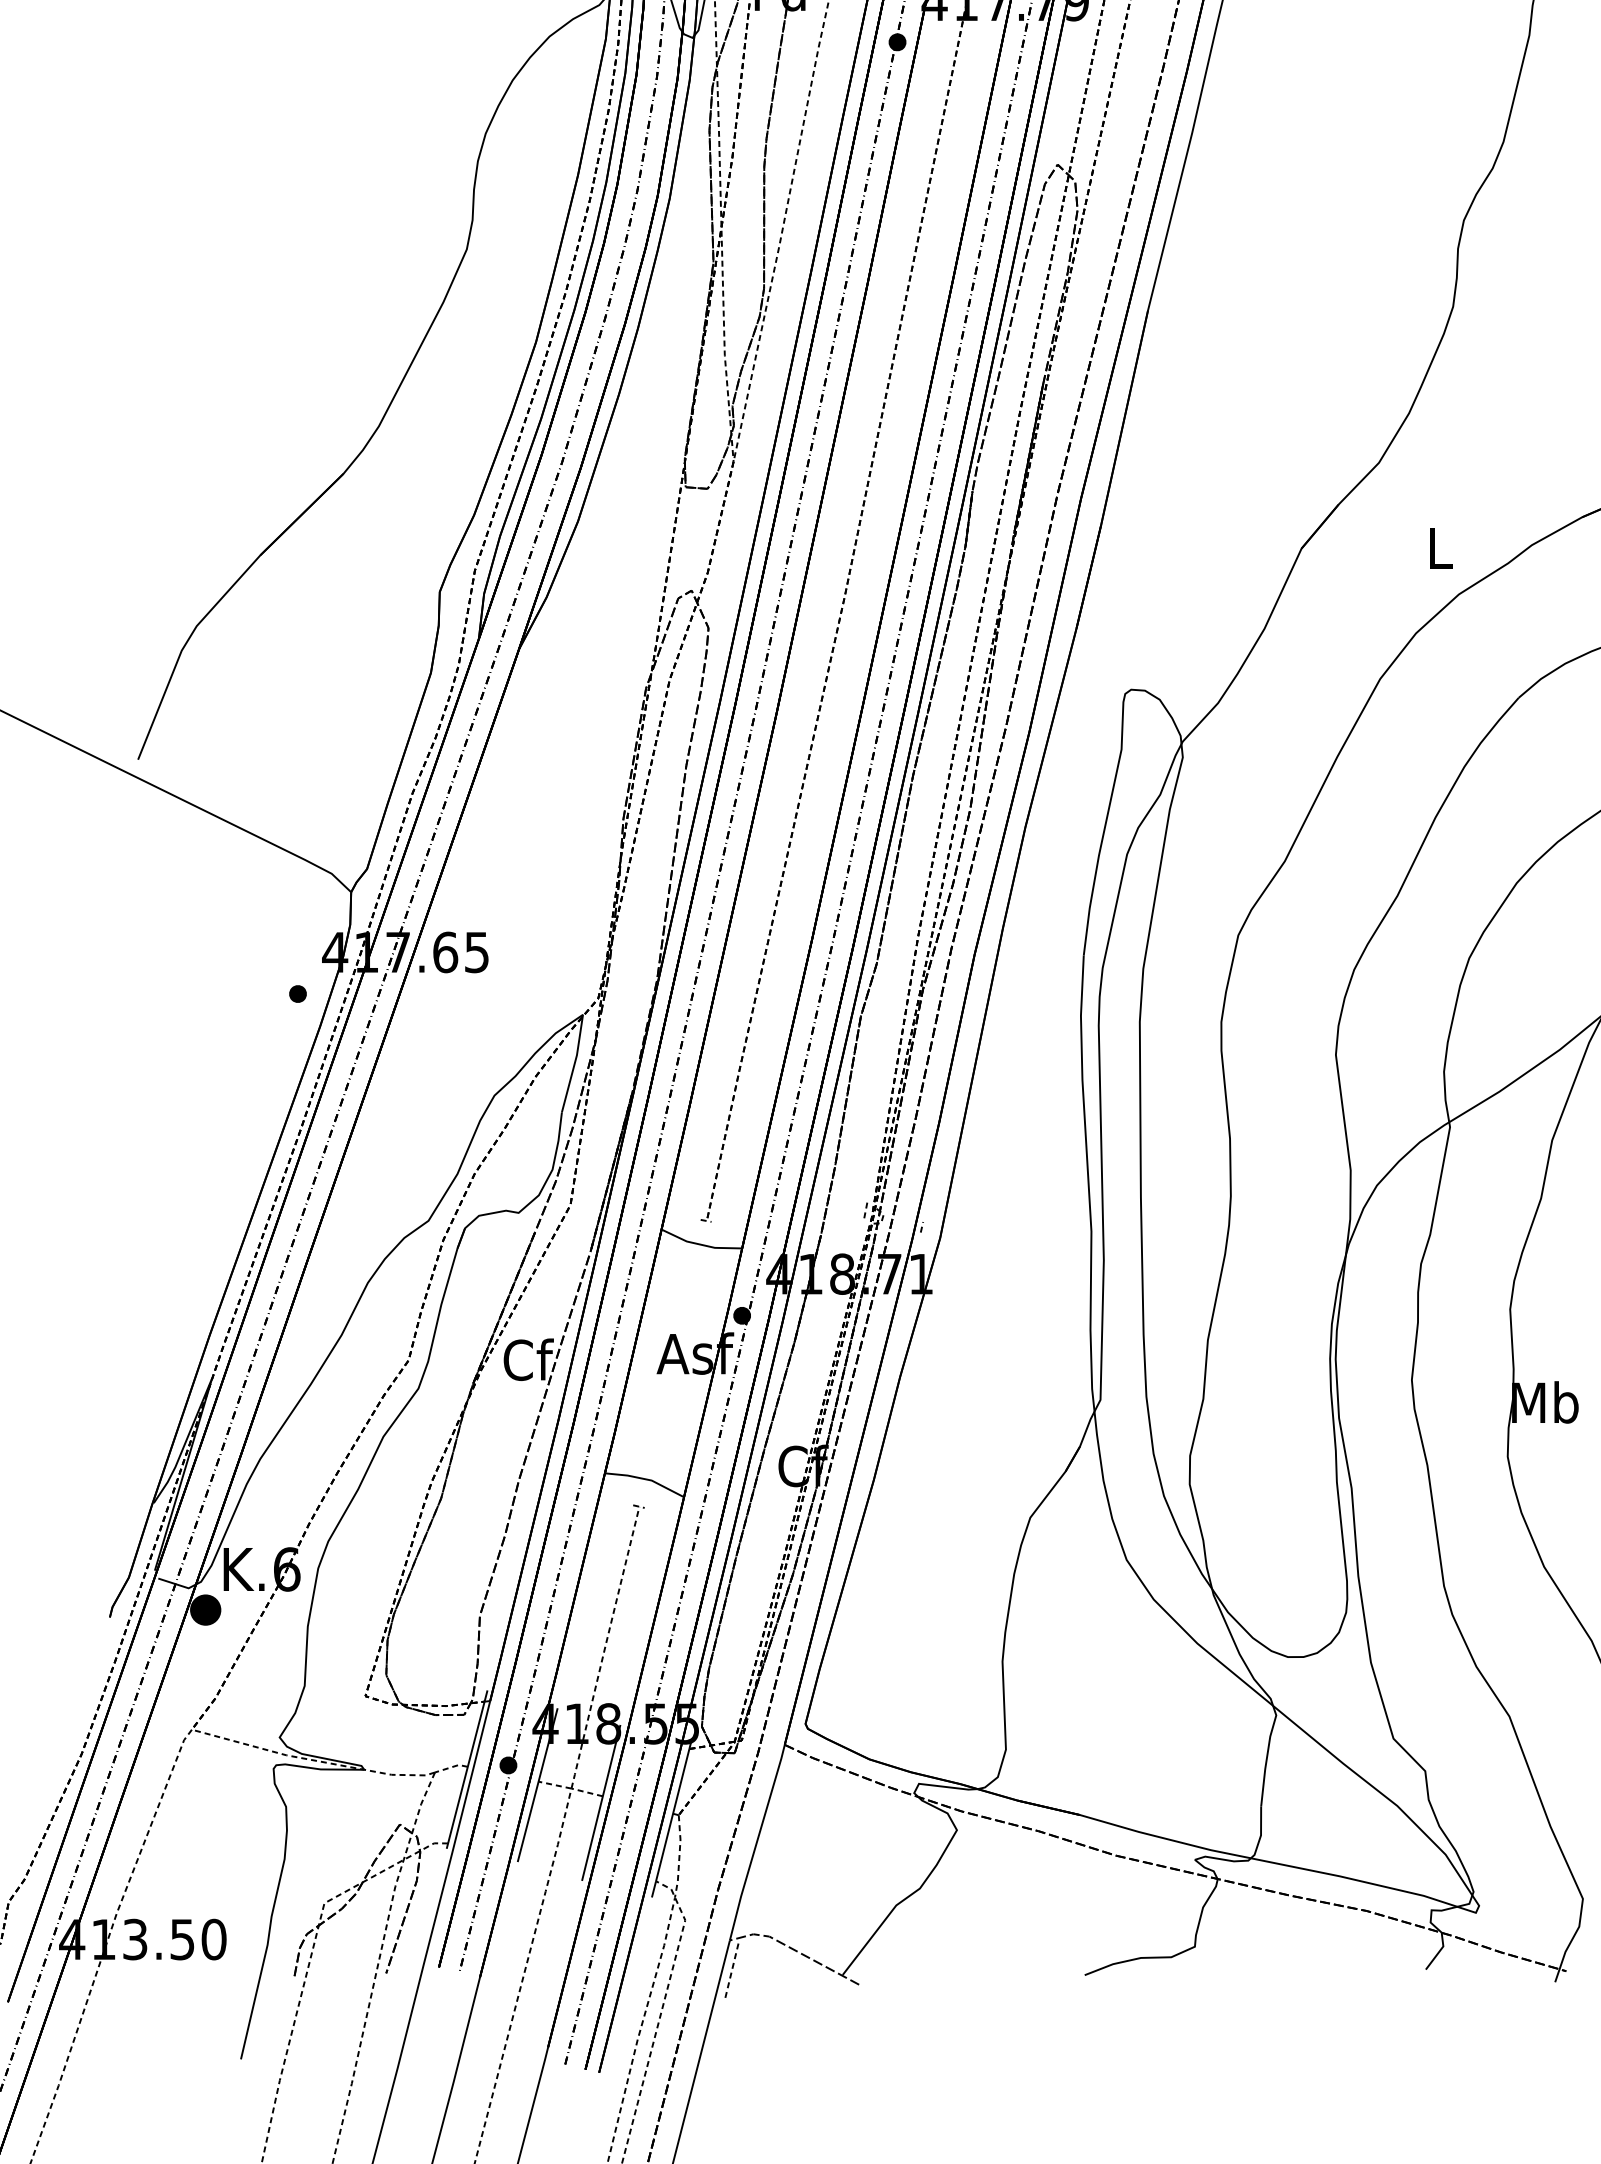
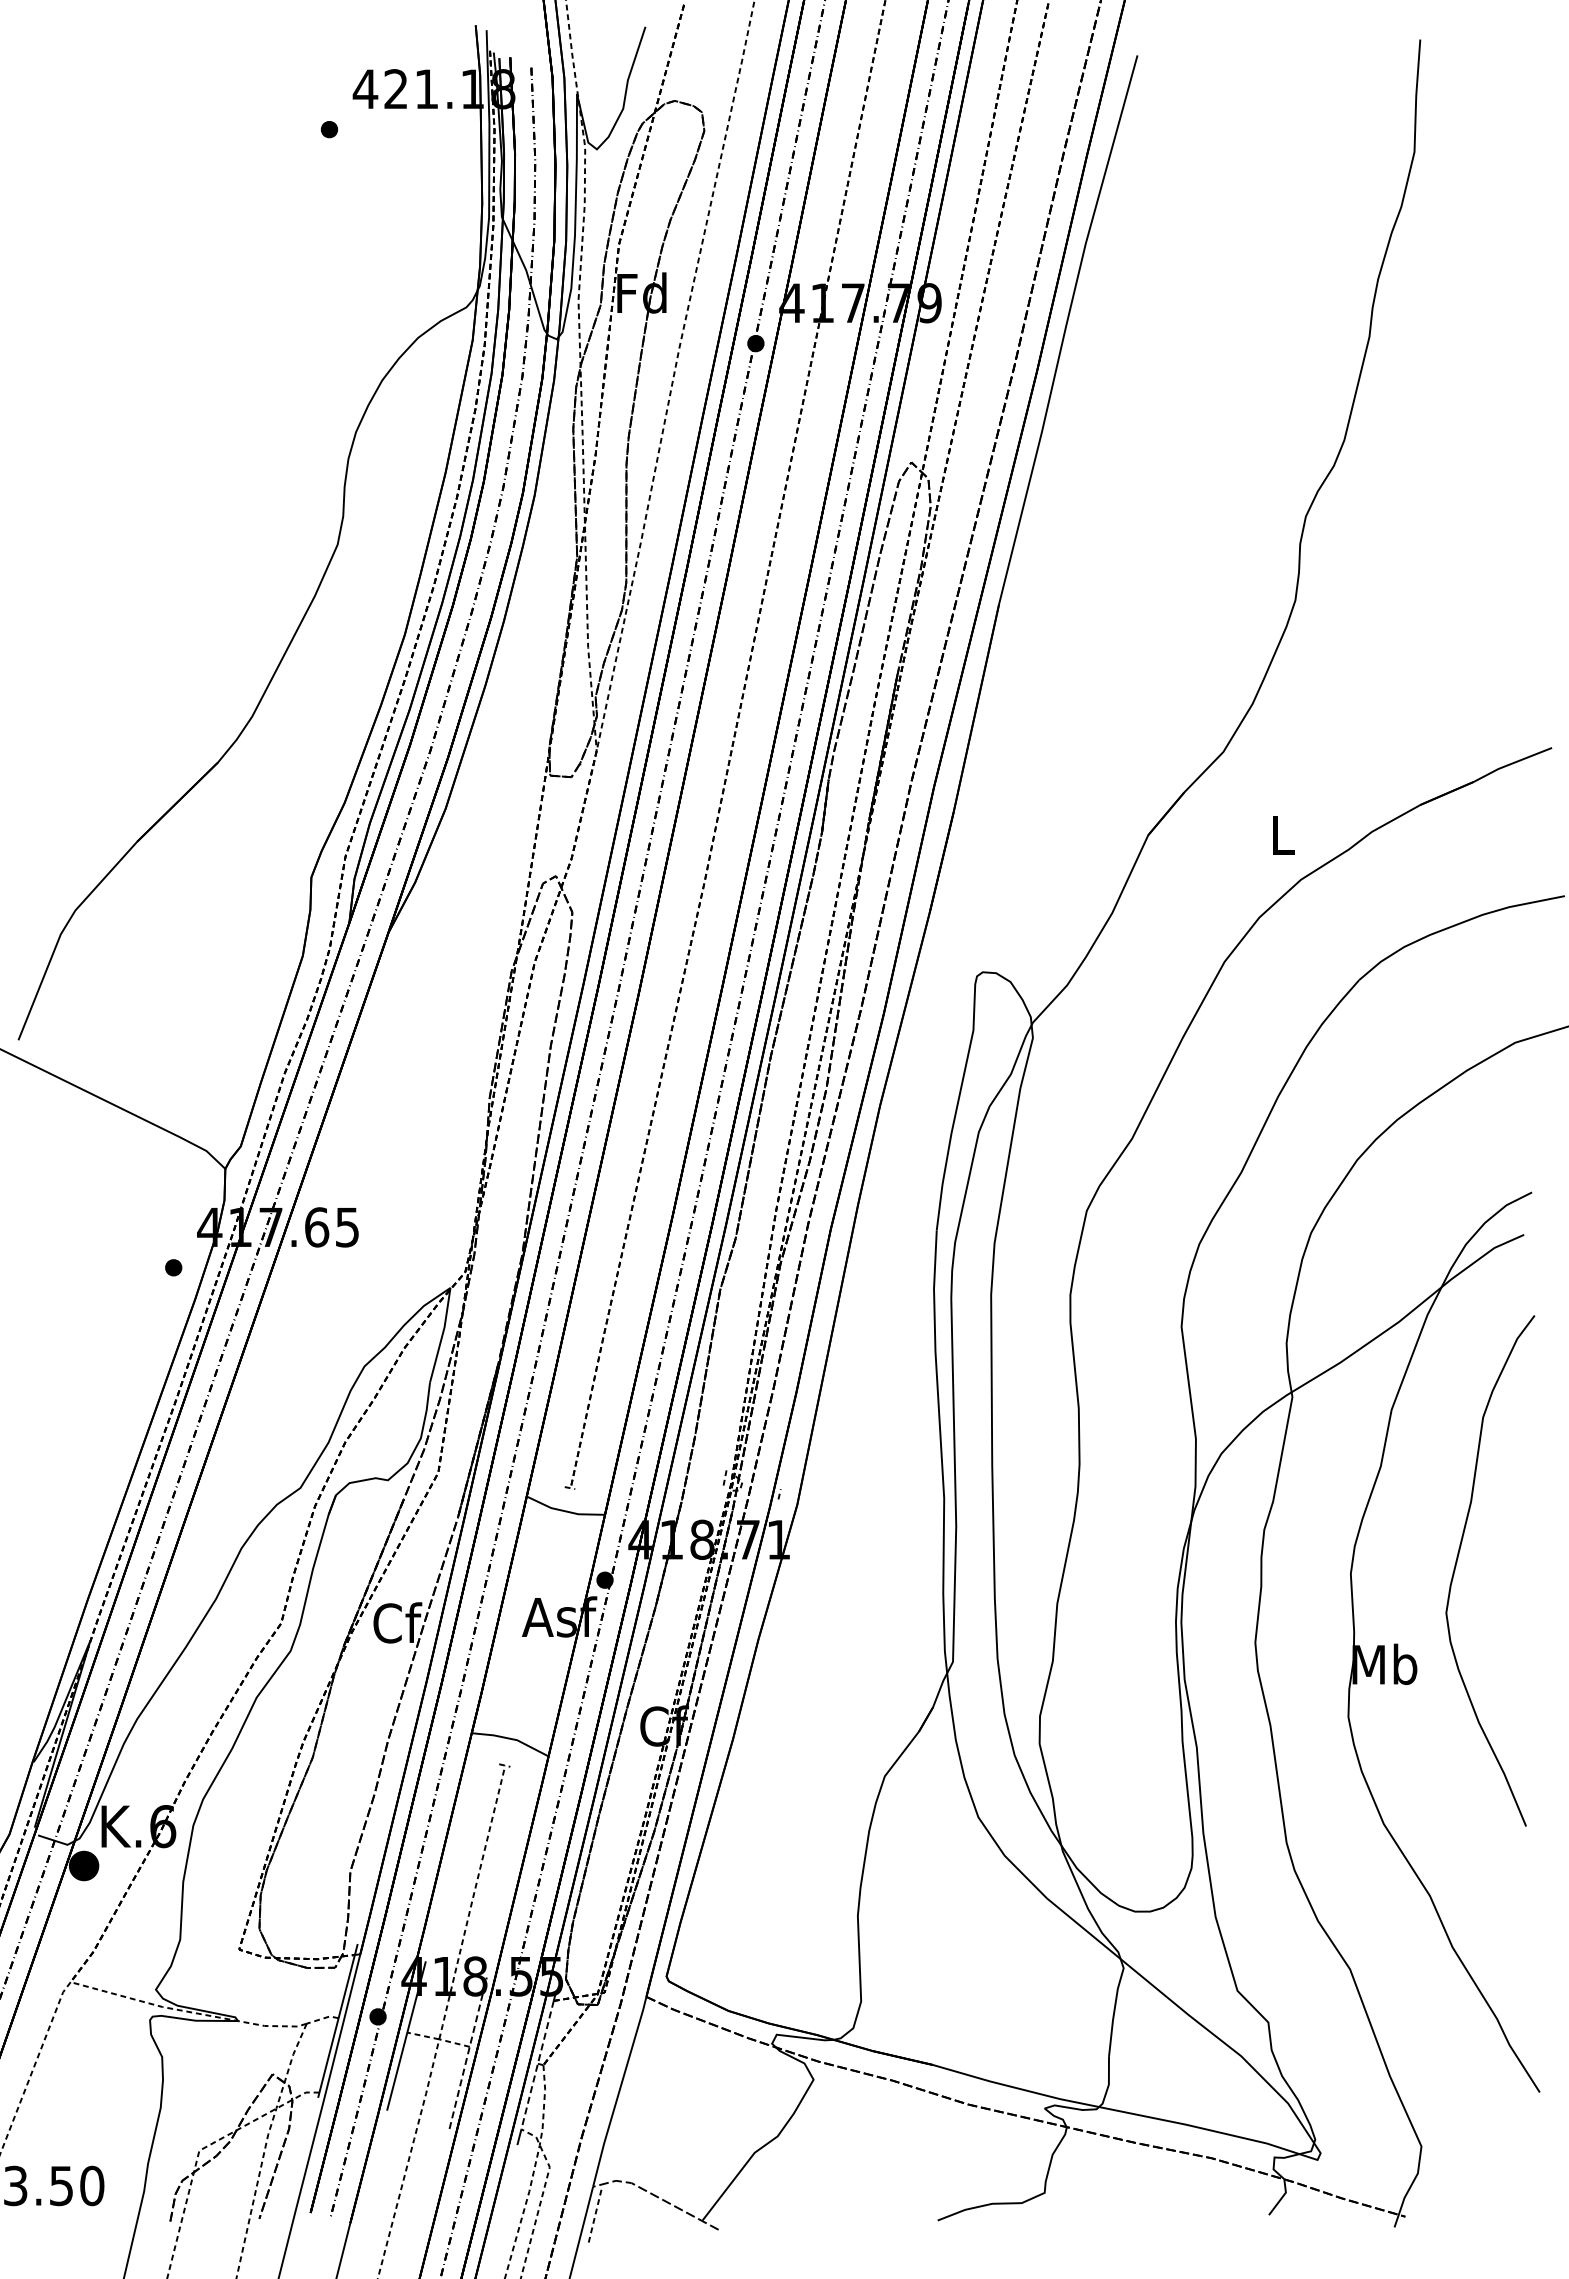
line: (601, 1803) -> (468, 2053), solid -> dashed
line: (672, 1815) -> (537, 2065), solid -> dashed

